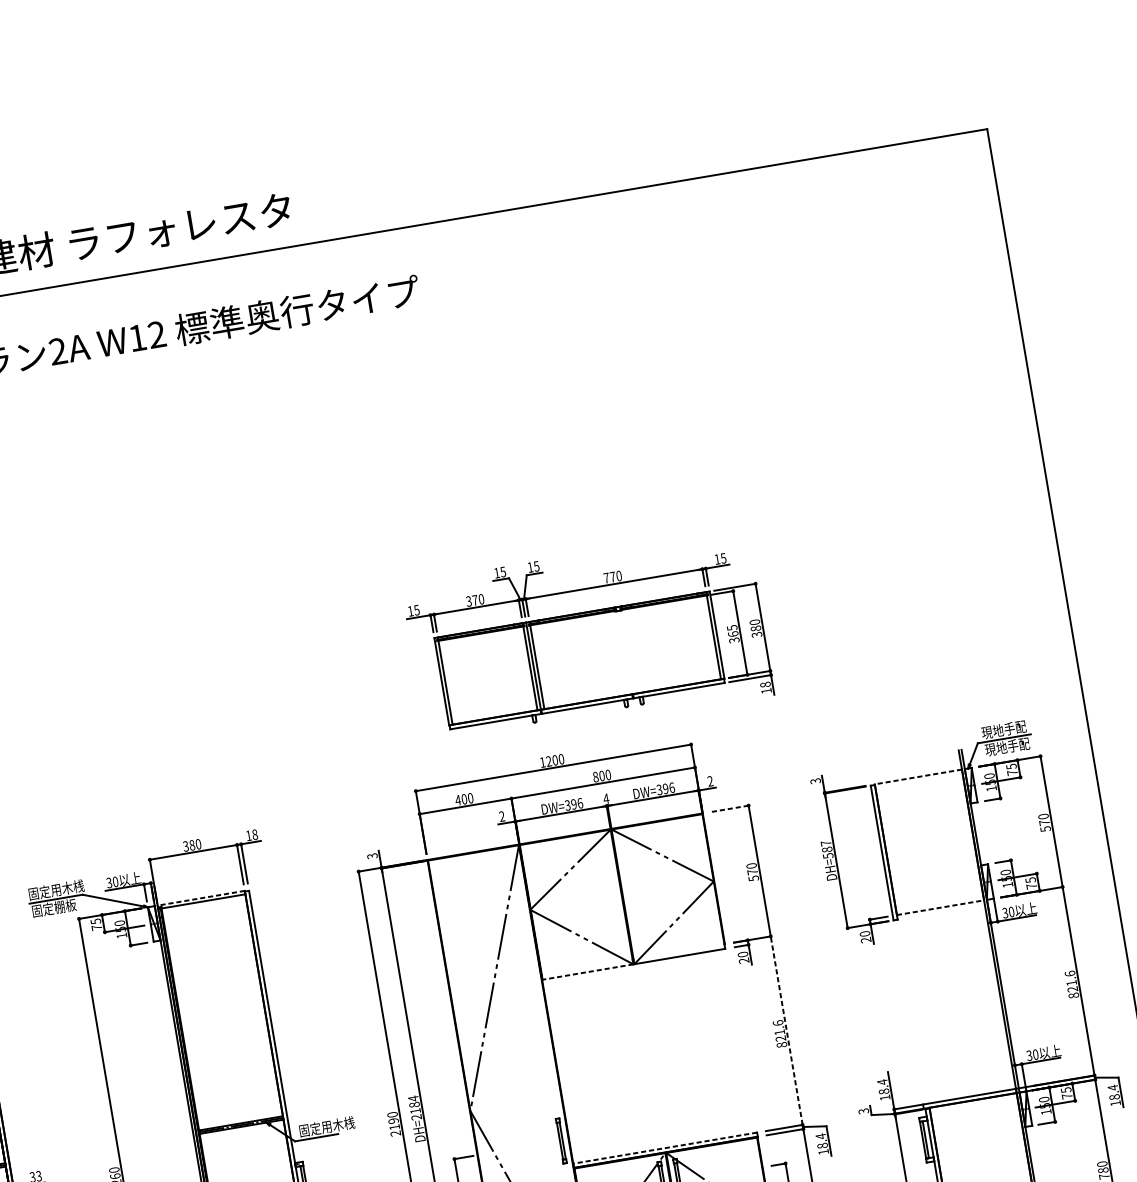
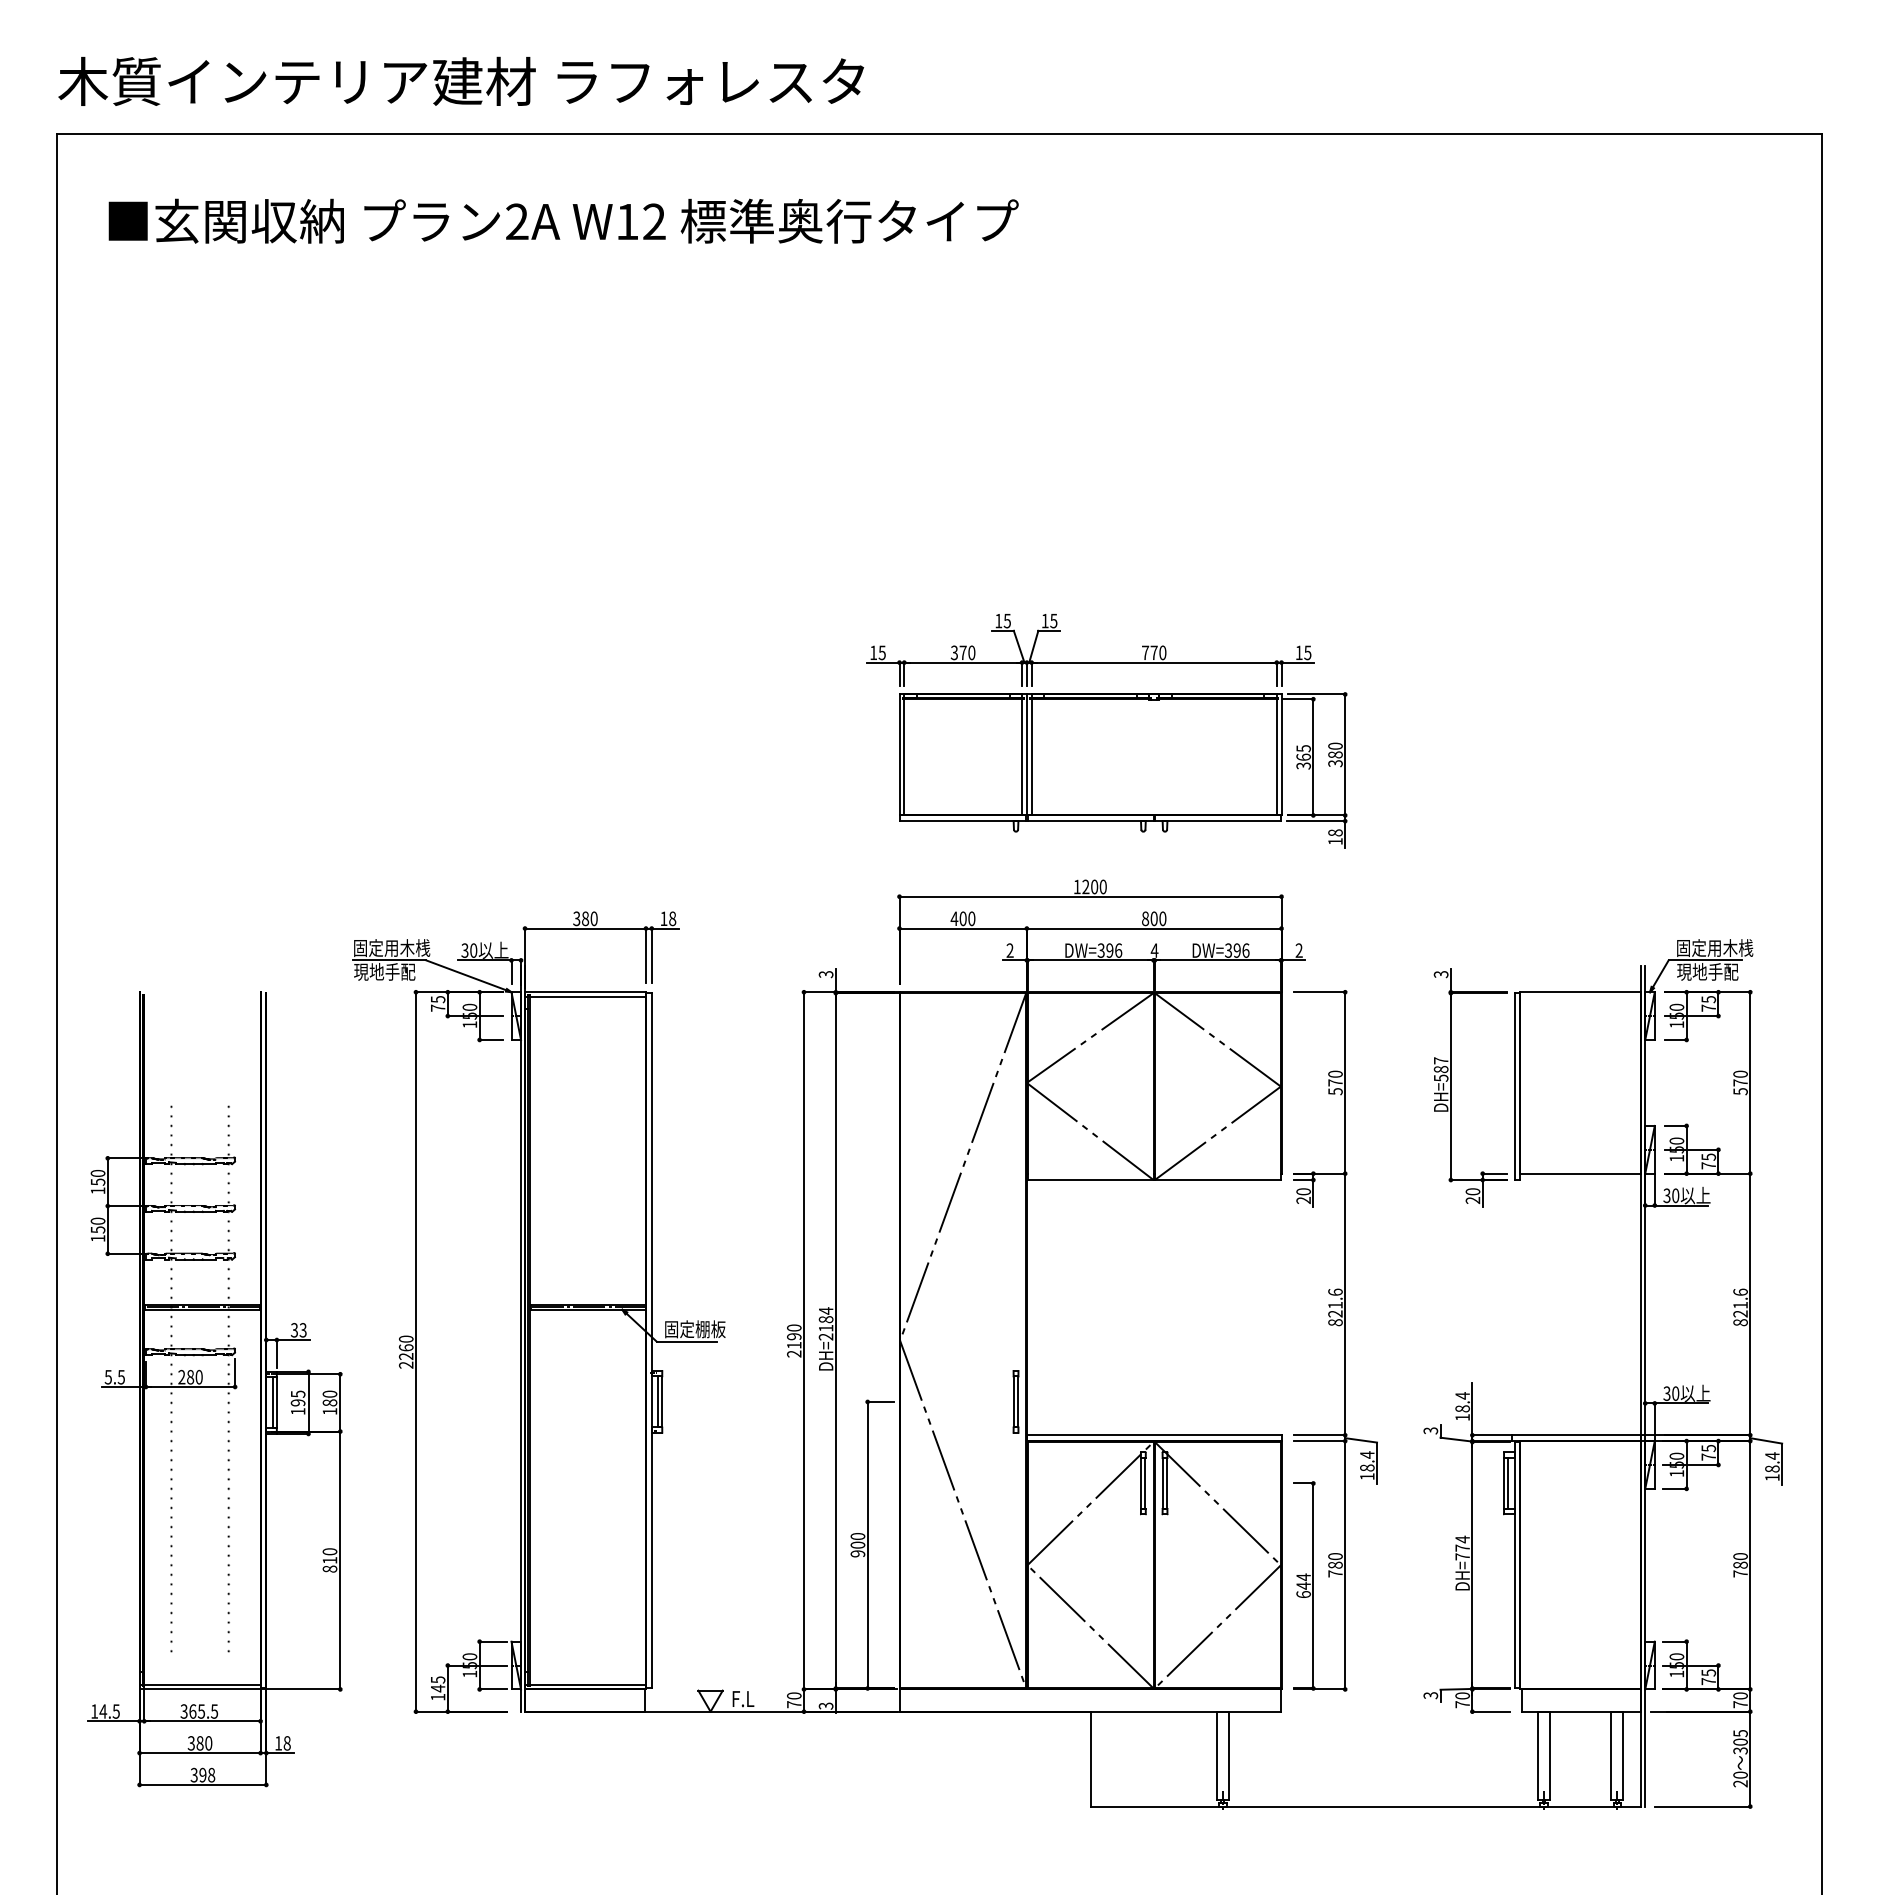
part: (588, 639) -> (1106, 731), moved
text: (1009, 728) -> (1714, 947), 現地手配 -> 固定用木桟
line: (918, 777) -> (1580, 992), dashed -> solid
line: (730, 809) -> (1319, 992), dashed -> solid
line: (201, 898) -> (585, 992), dashed -> solid
text: (53, 907) -> (384, 971), 固定棚板 -> 現地手配
line: (941, 907) -> (1581, 1173), dashed -> solid
line: (588, 972) -> (1090, 1180), dashed -> solid
line: (786, 1030) -> (1345, 1304), dashed -> solid
text: (338, 1125) -> (718, 1329), 固定用木桟 -> 固定棚板
line: (665, 1148) -> (1154, 1435), dashed -> solid

